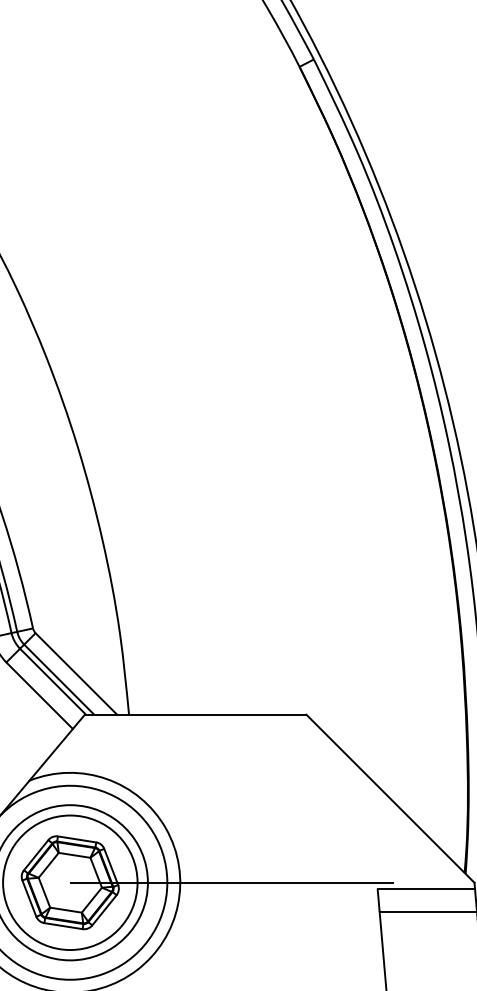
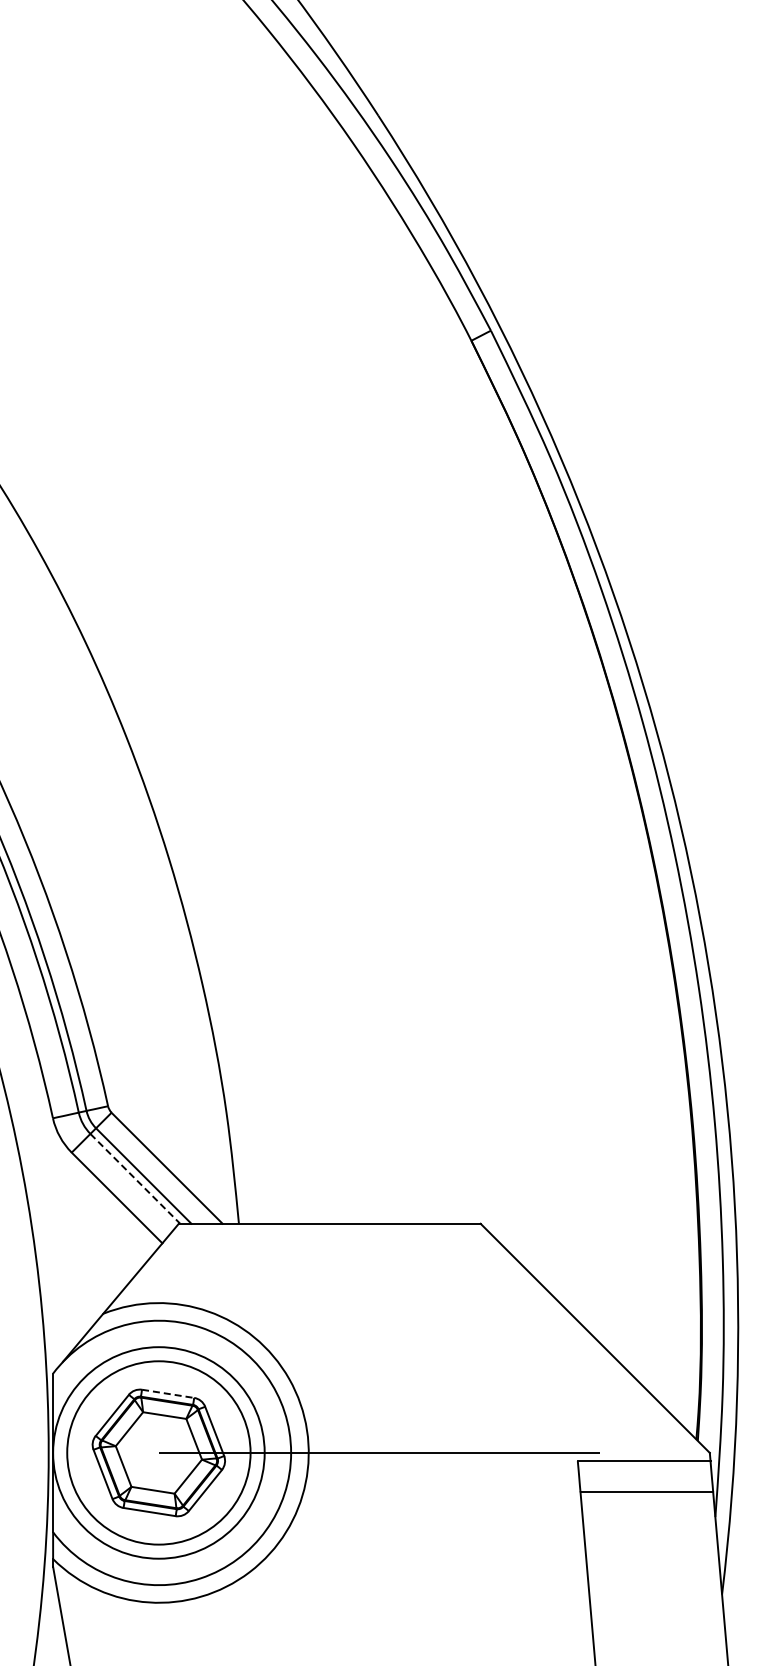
line: (53, 681) -> (135, 1178), solid -> dashed
line: (77, 839) -> (168, 1393), solid -> dashed

